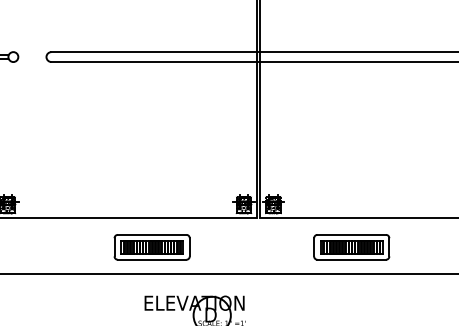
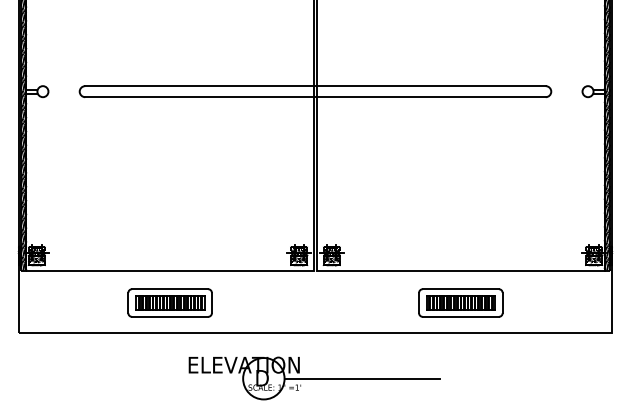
part: (151, 246) -> (169, 302), moved
part: (351, 246) -> (460, 302), moved
line: (300, 315) -> (361, 378), added

